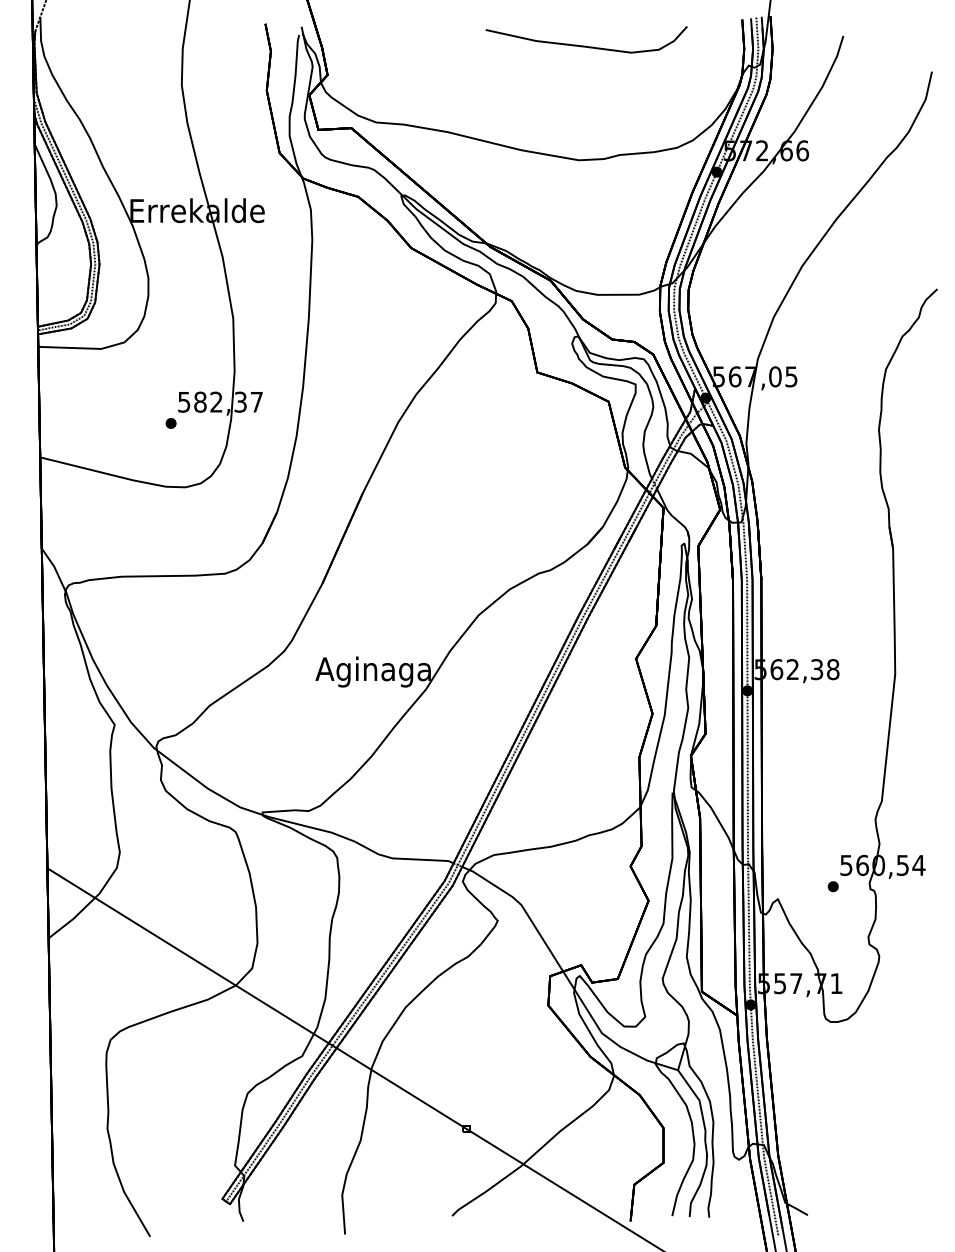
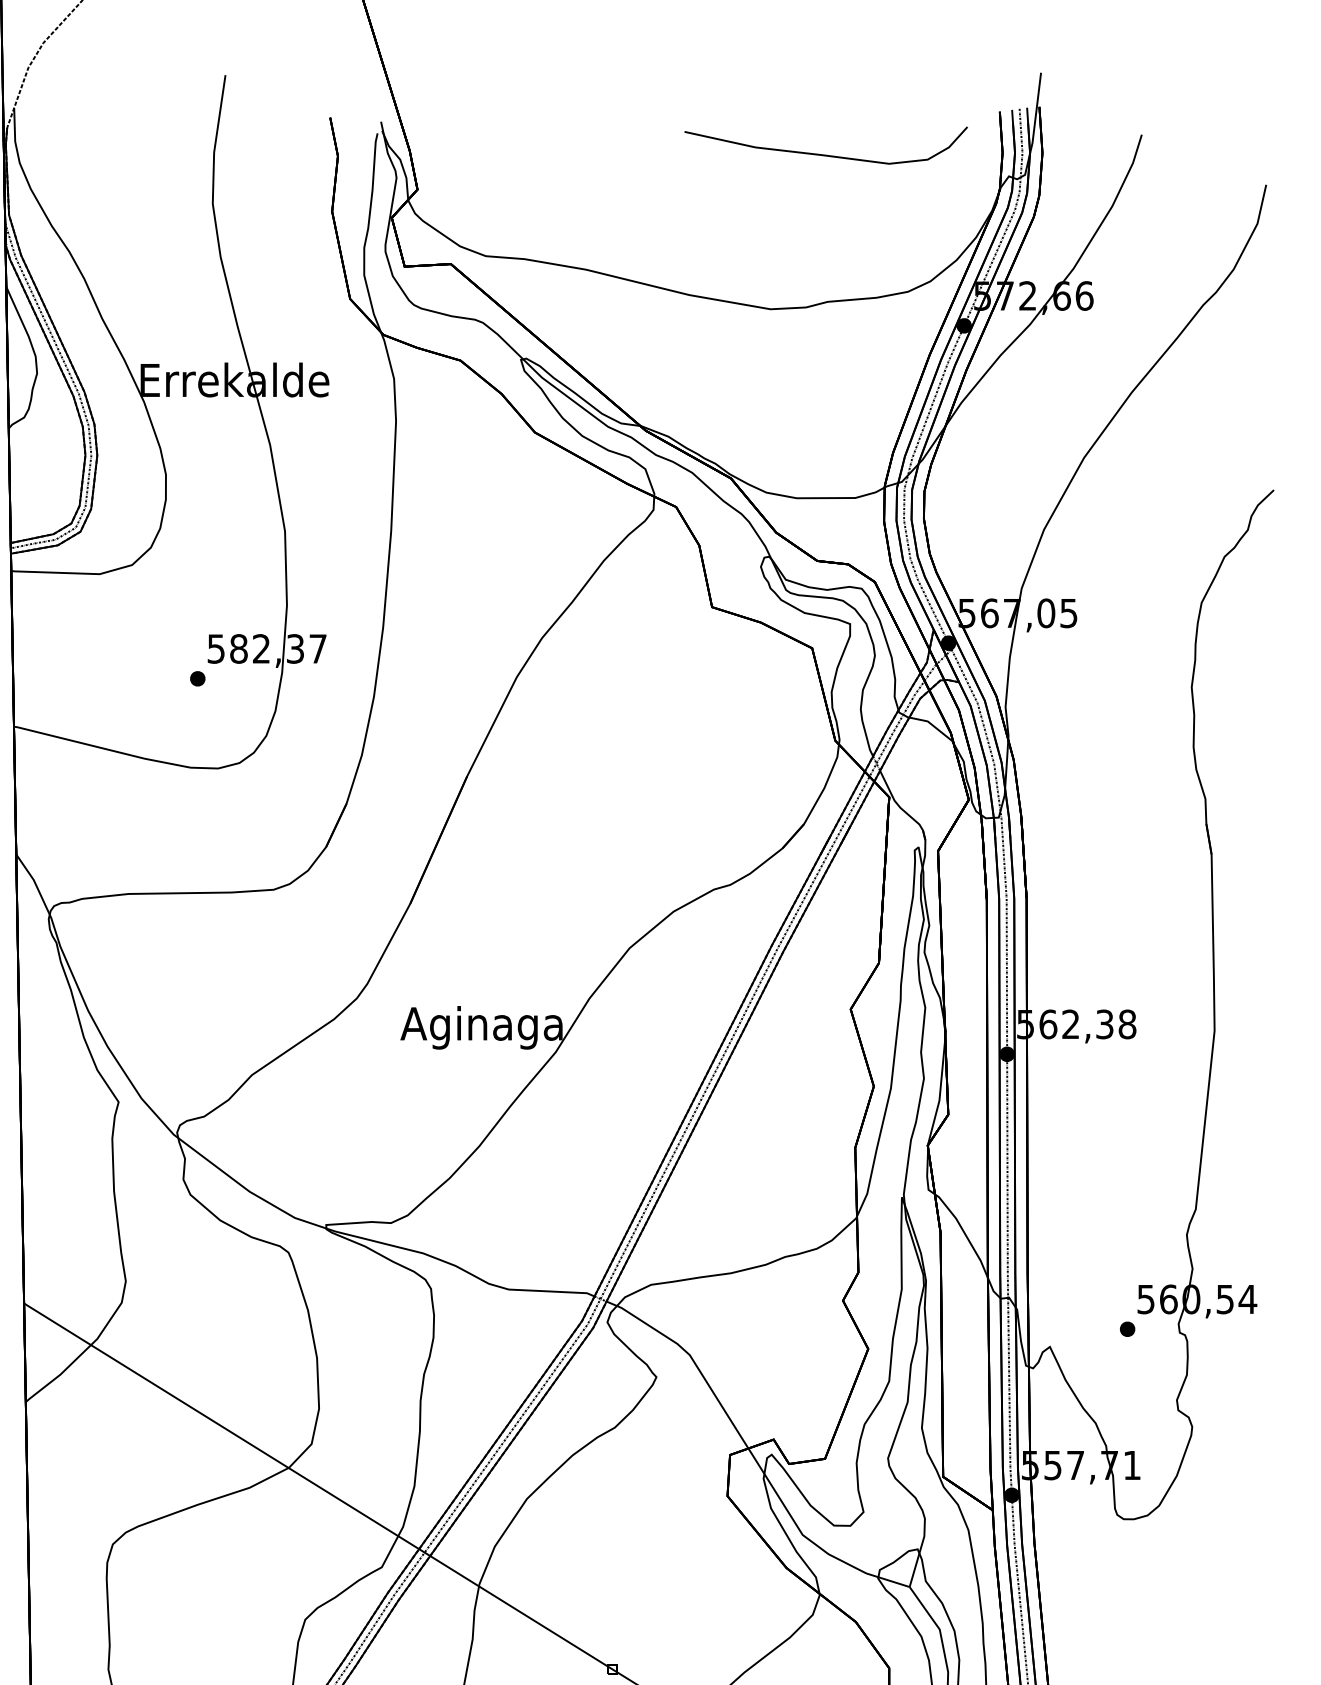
curve: (585, 45) -> (824, 153), moved

